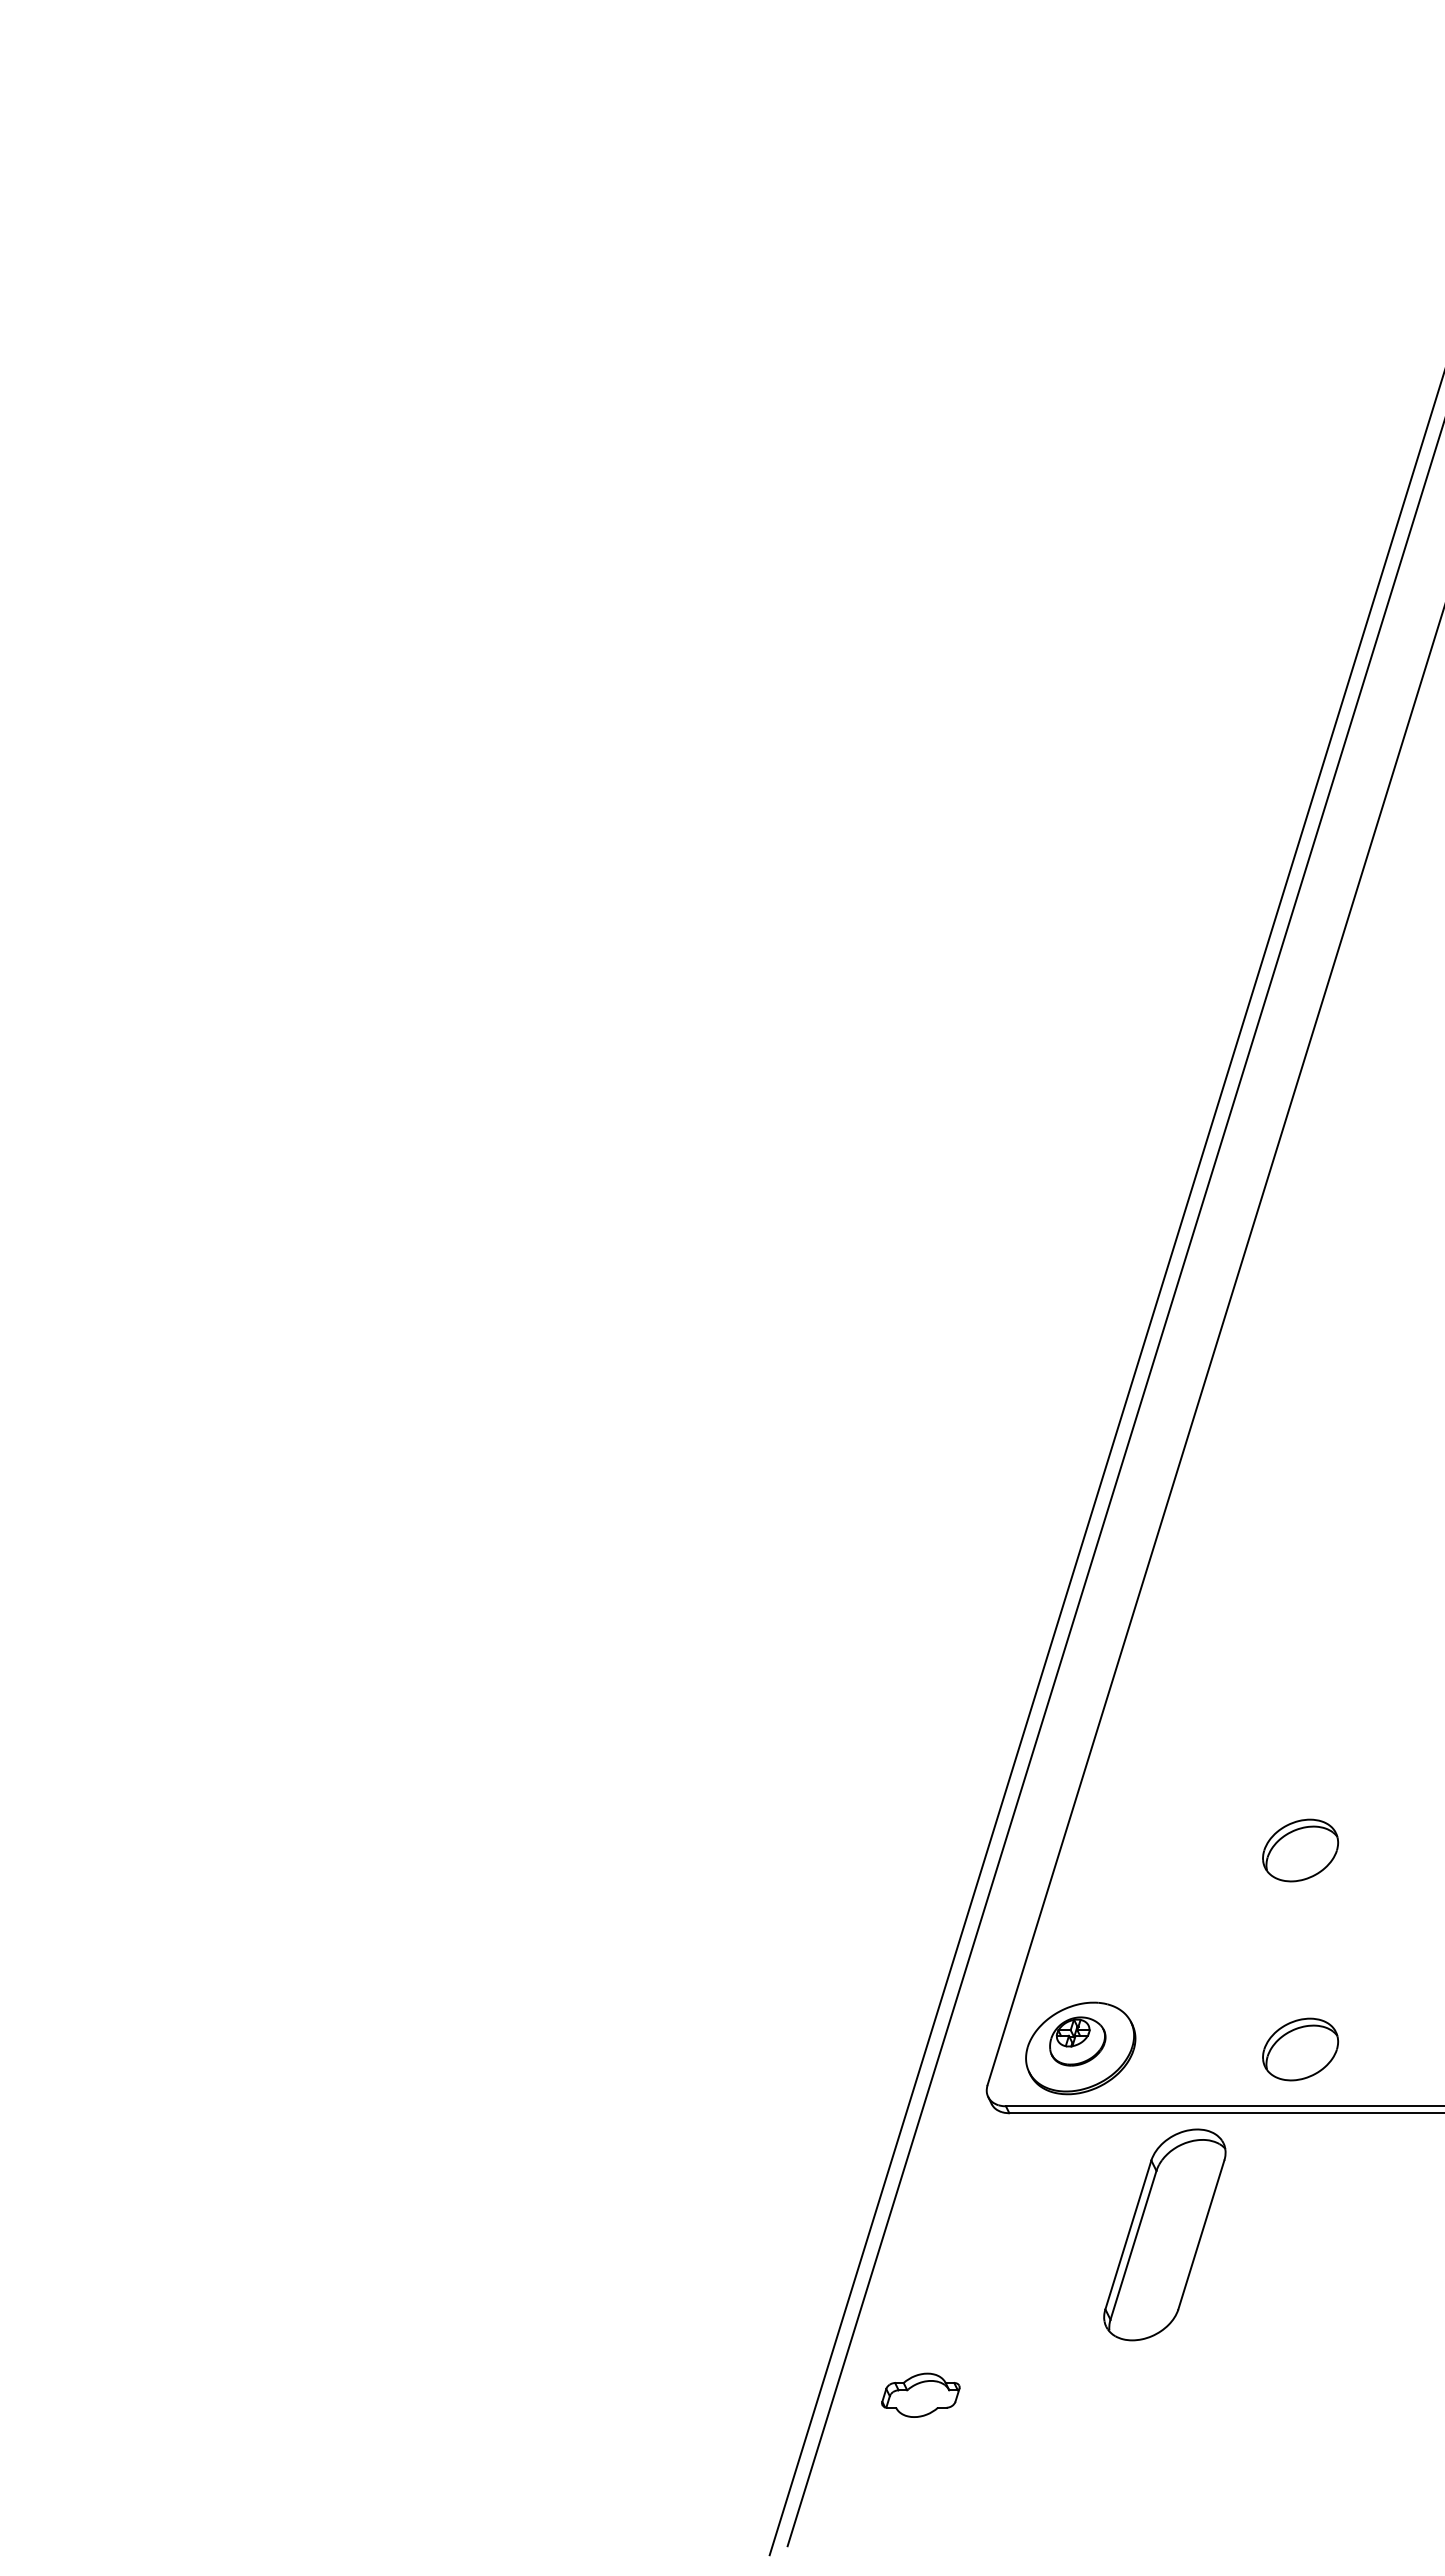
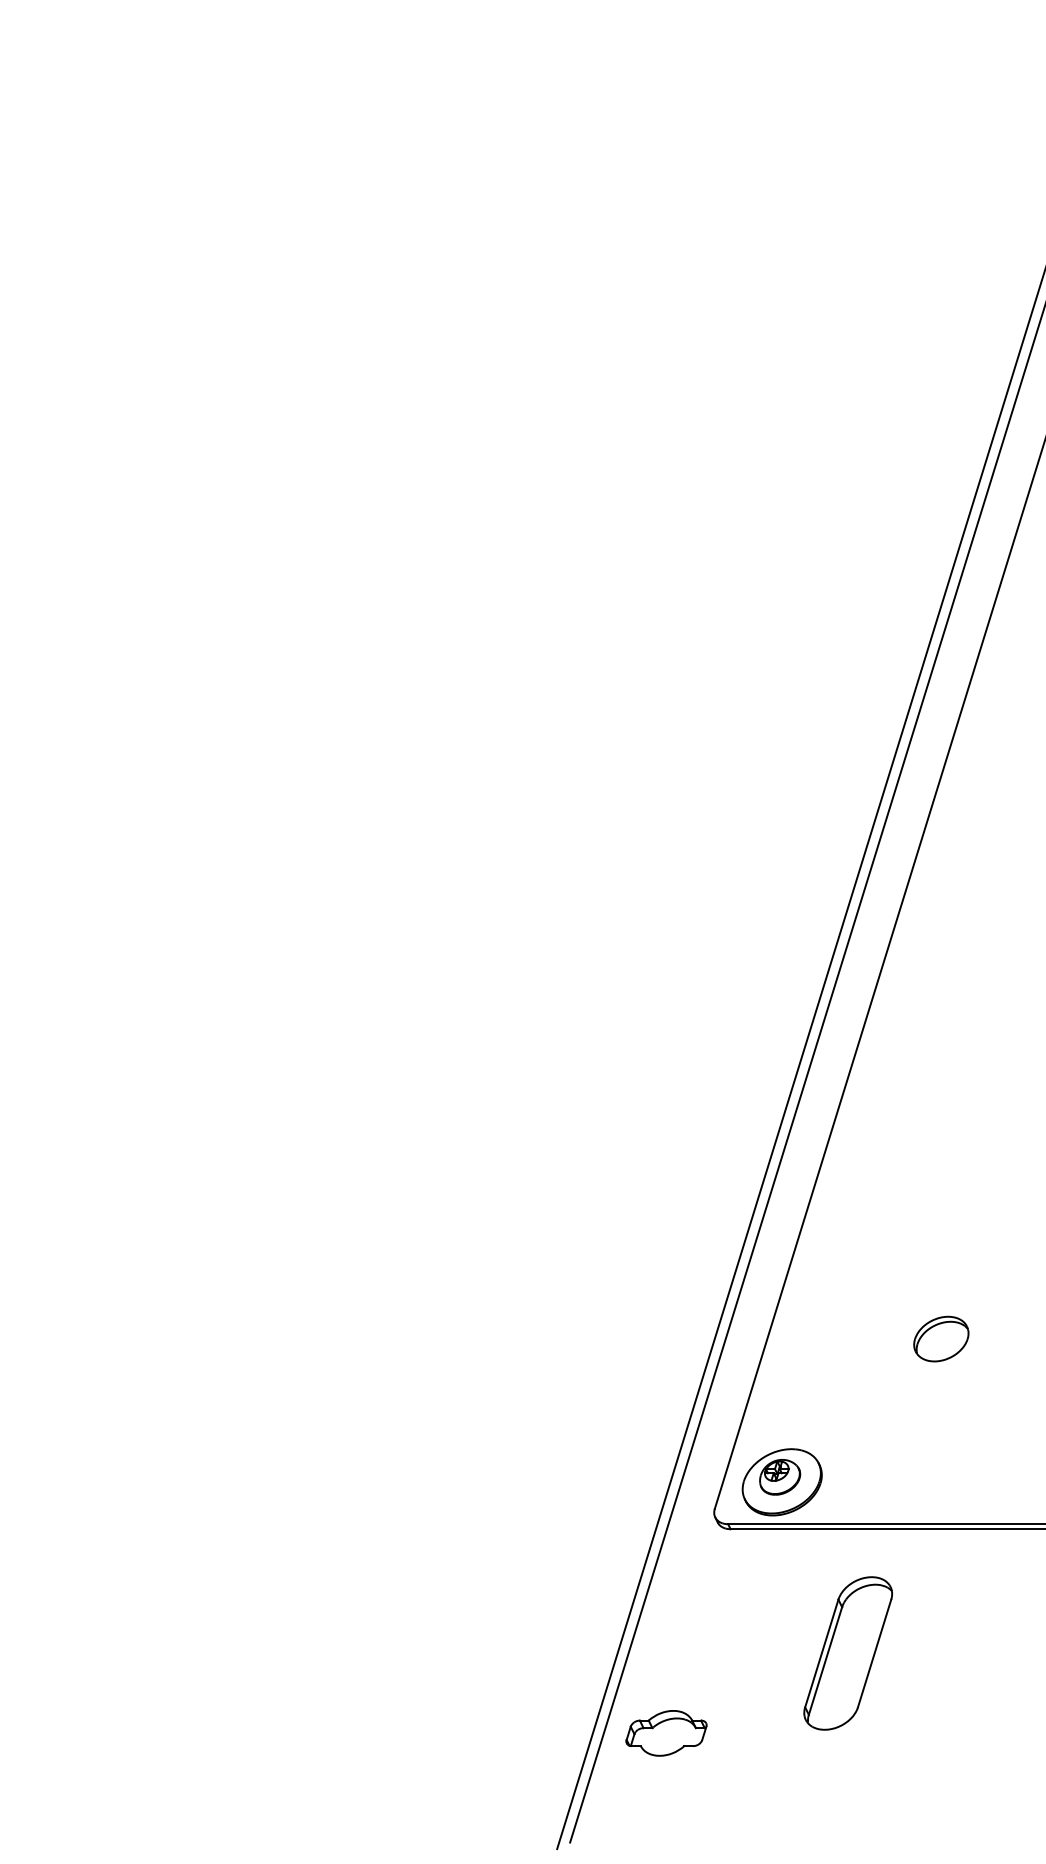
part: (1300, 2049) -> (941, 1483), removed
part: (1164, 2234) -> (847, 1653), moved
part: (920, 2395) -> (666, 1733), size x1.43

